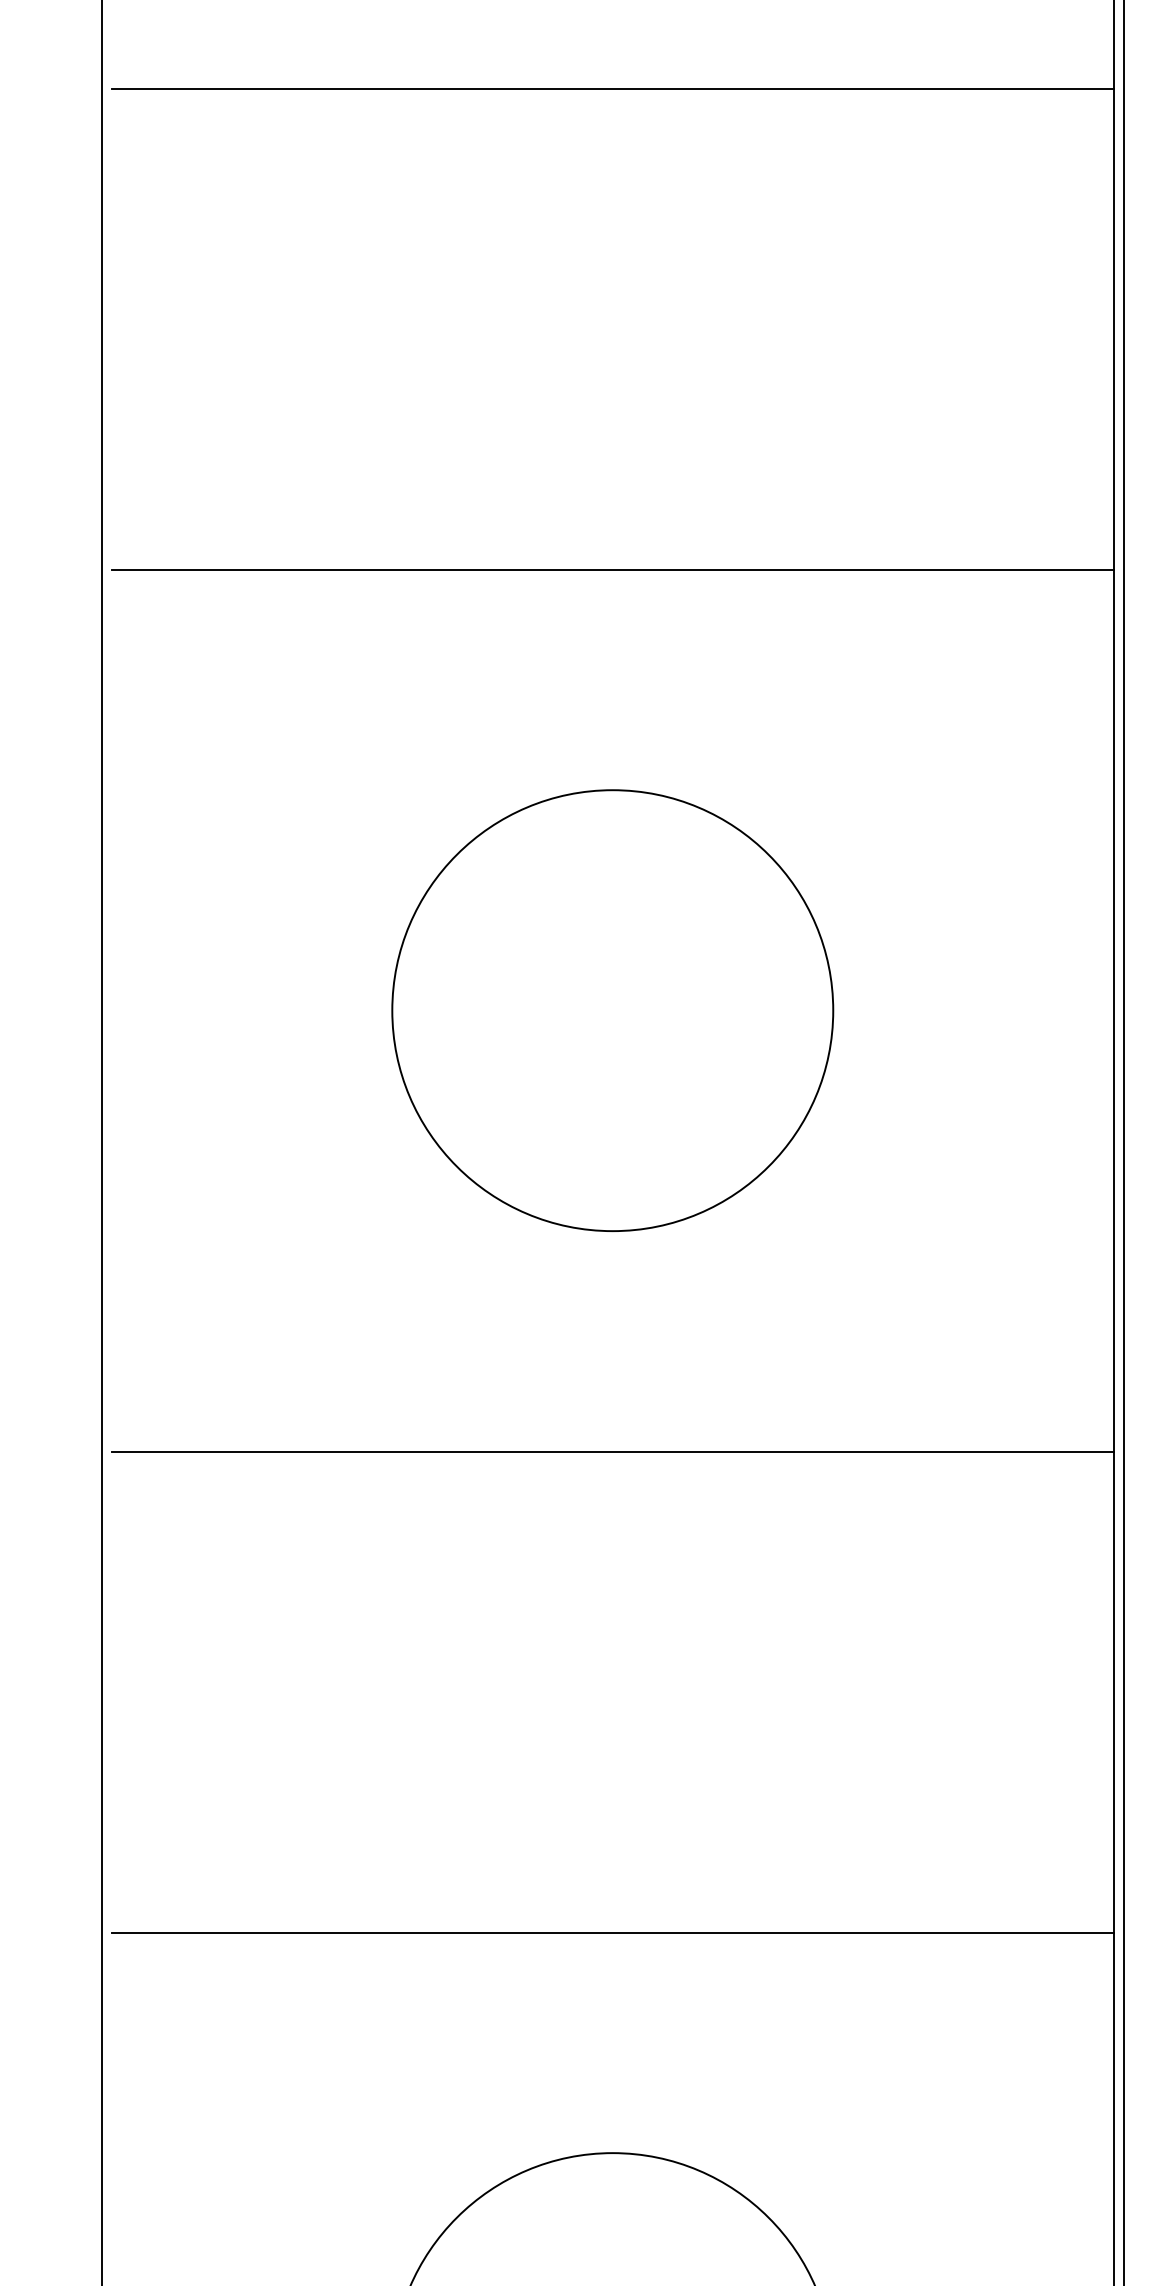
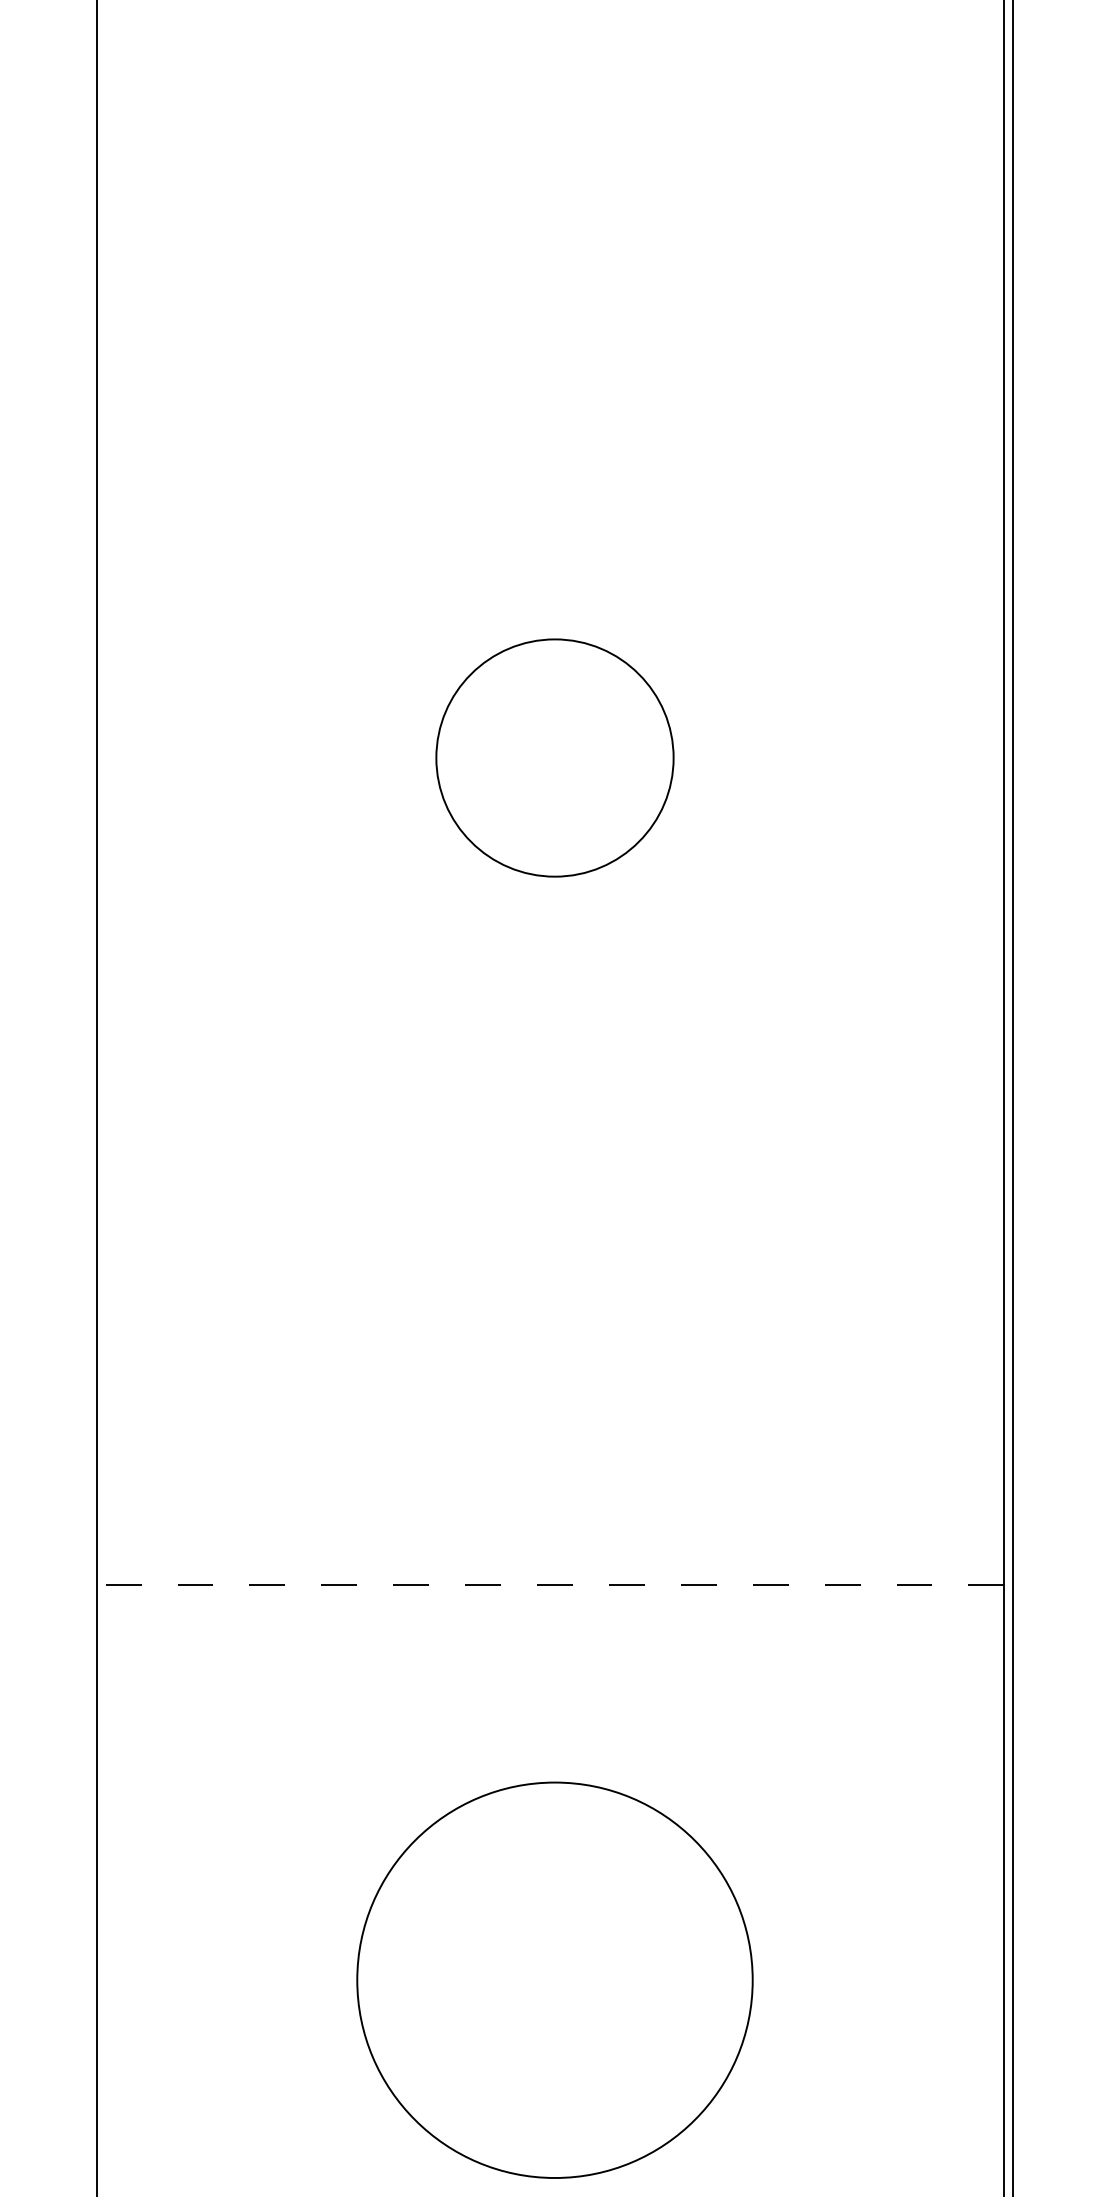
line: (612, 569) -> (554, 362), removed
circle: (612, 1010) -> (554, 757), size x0.6
line: (612, 1451) -> (554, 1153), removed
line: (613, 1932) -> (555, 1584), solid -> dashed

